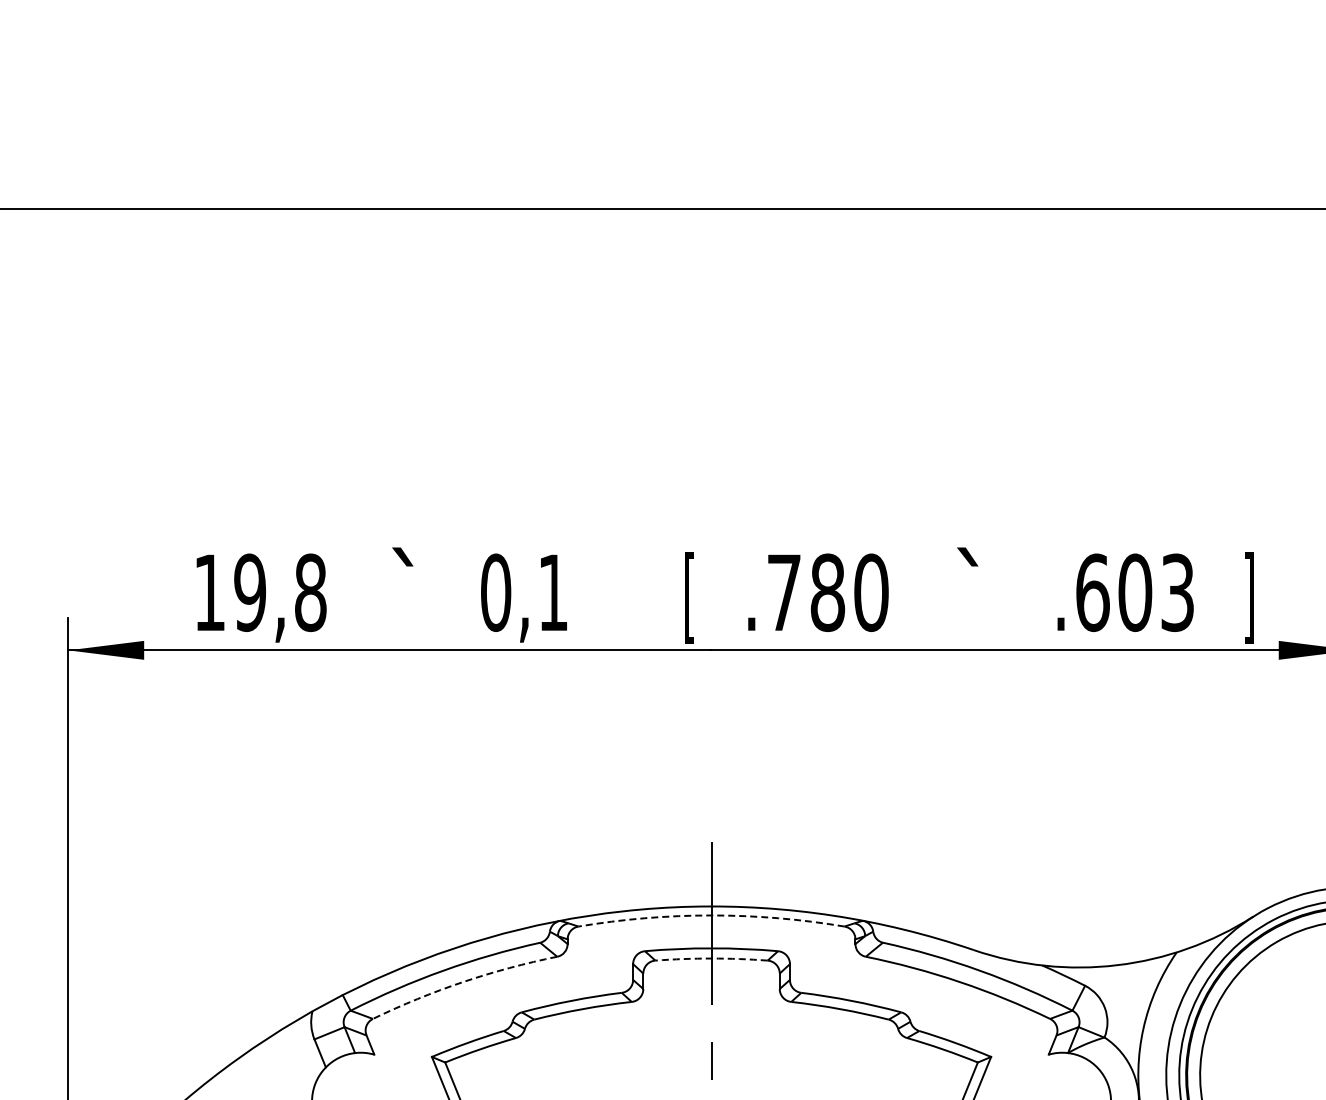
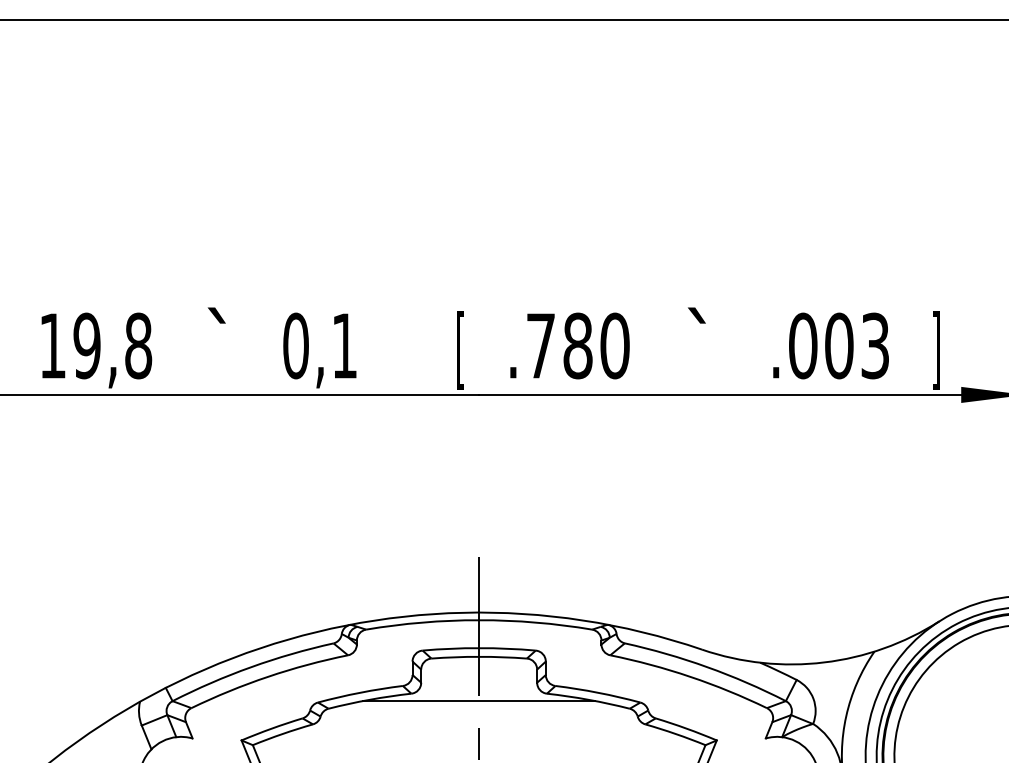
text: (1092, 592) -> (802, 345), .603 -> .003
arc: (711, 915) -> (479, 620), dashed -> solid
arc: (711, 958) -> (479, 656), dashed -> solid
arc: (463, 982) -> (268, 677), dashed -> solid
line: (711, 1010) -> (479, 700), added

